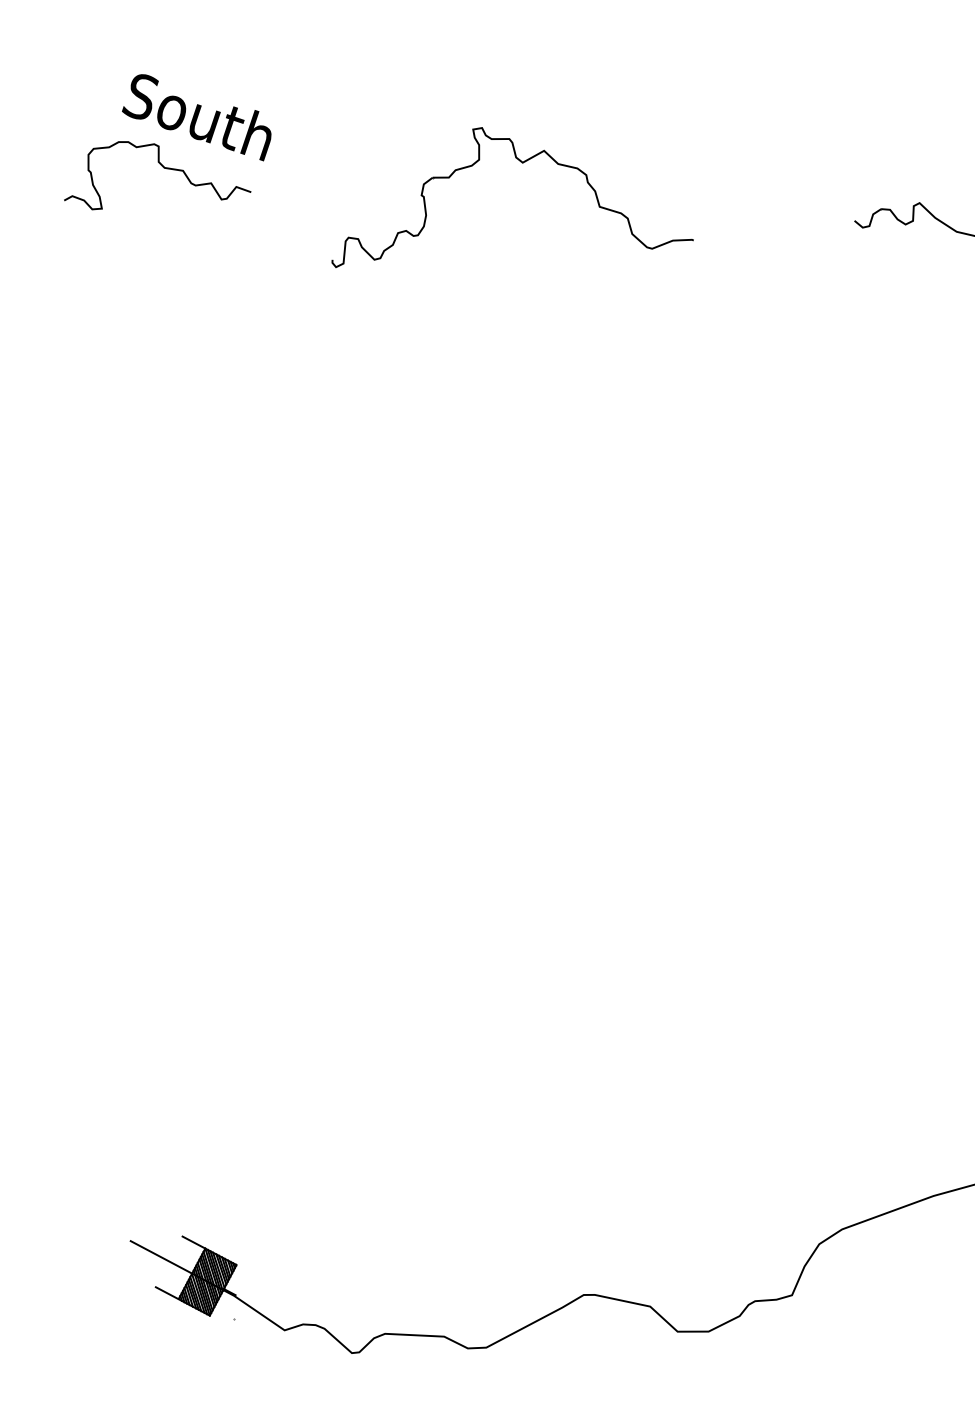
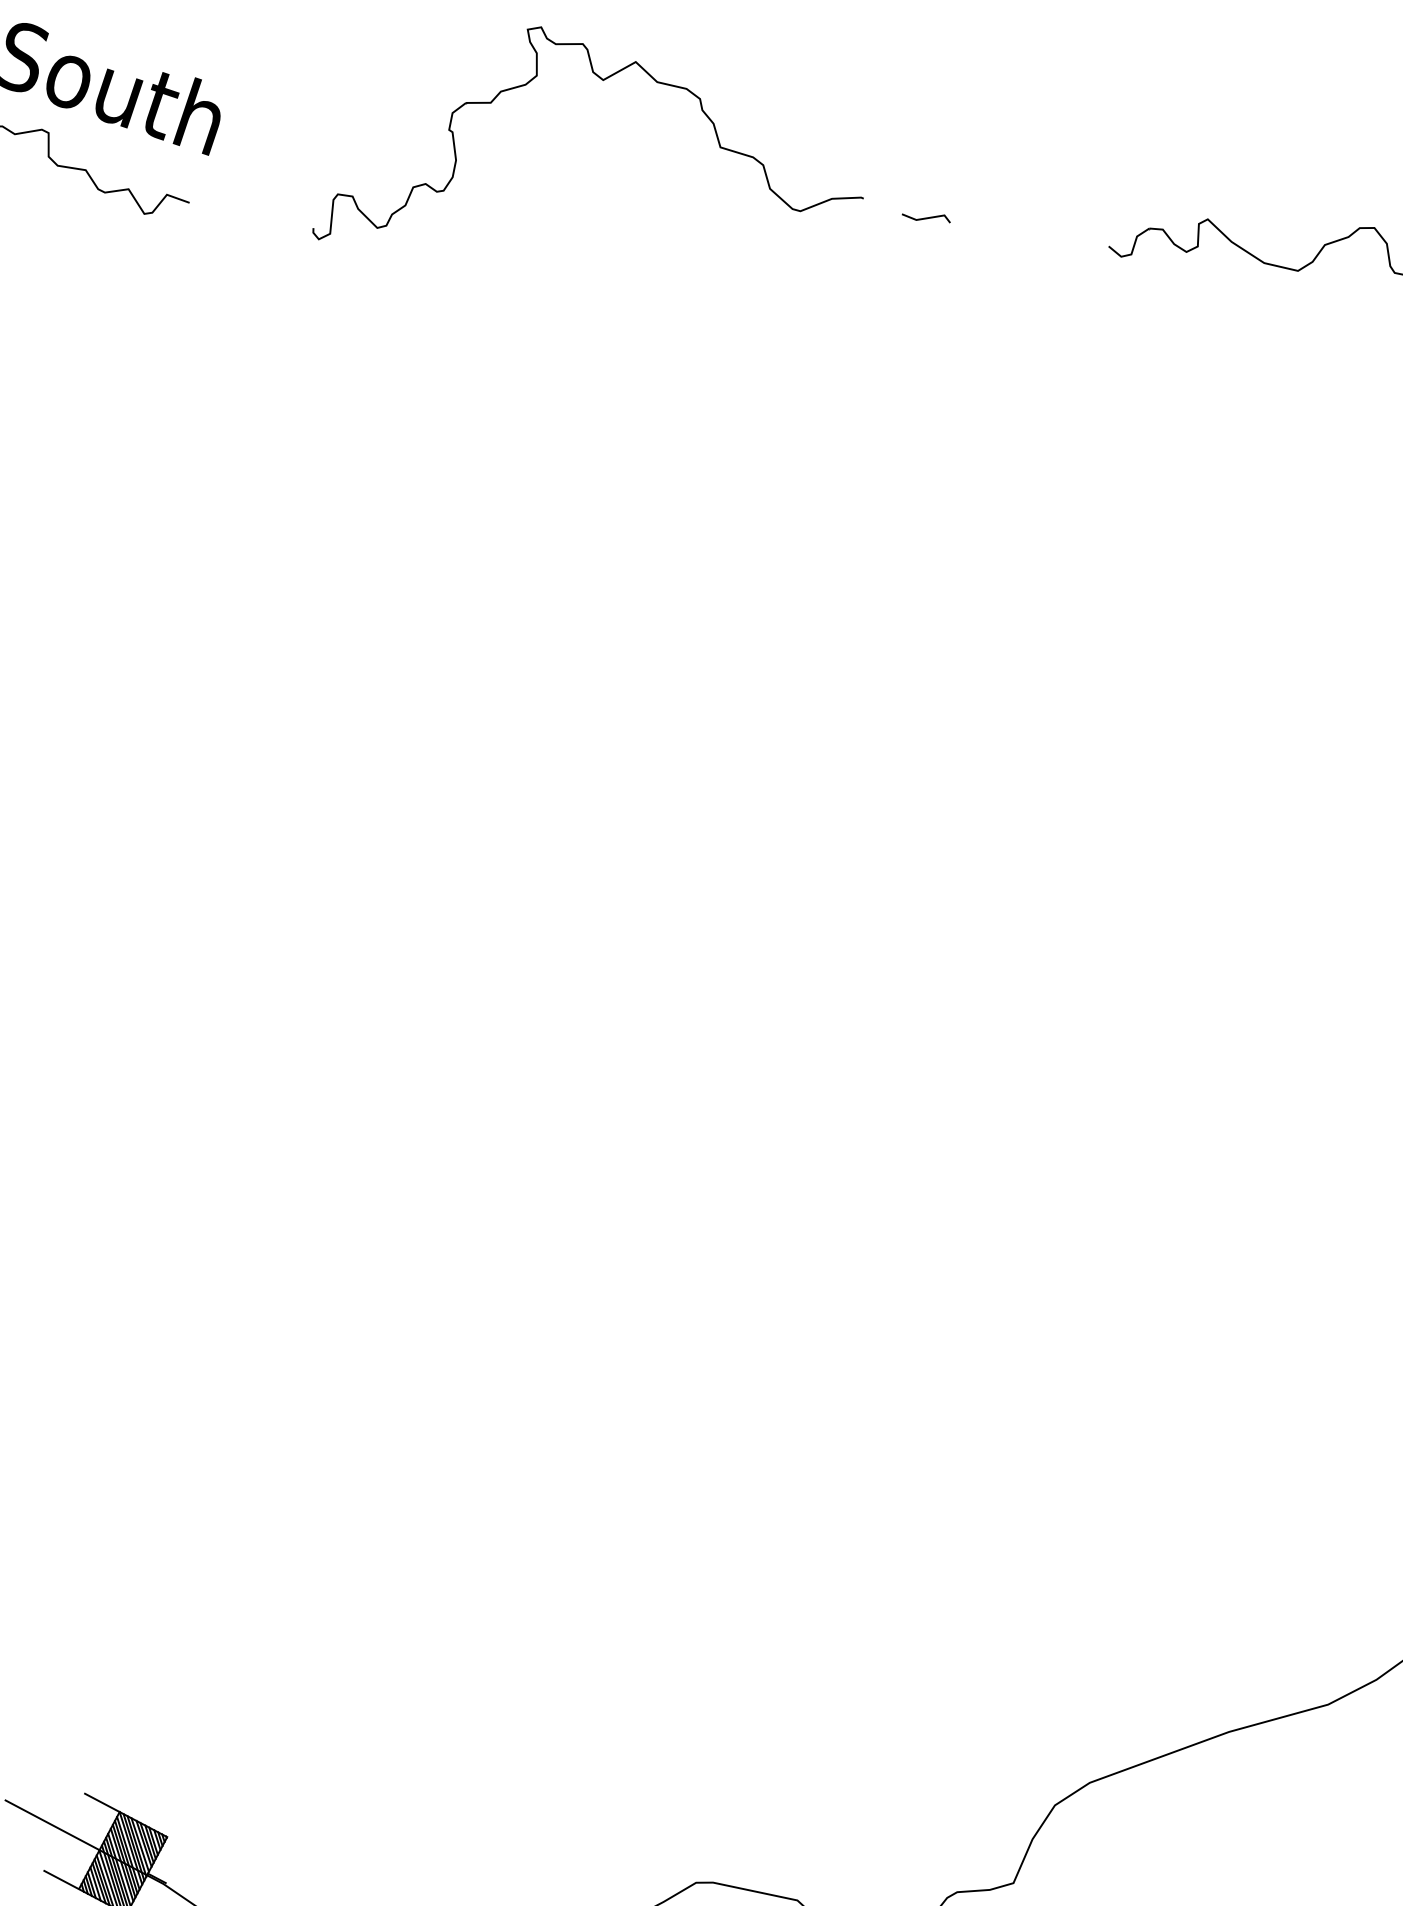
part: (522, 163) -> (602, 81), moved
line: (734, 202) -> (925, 218), added

